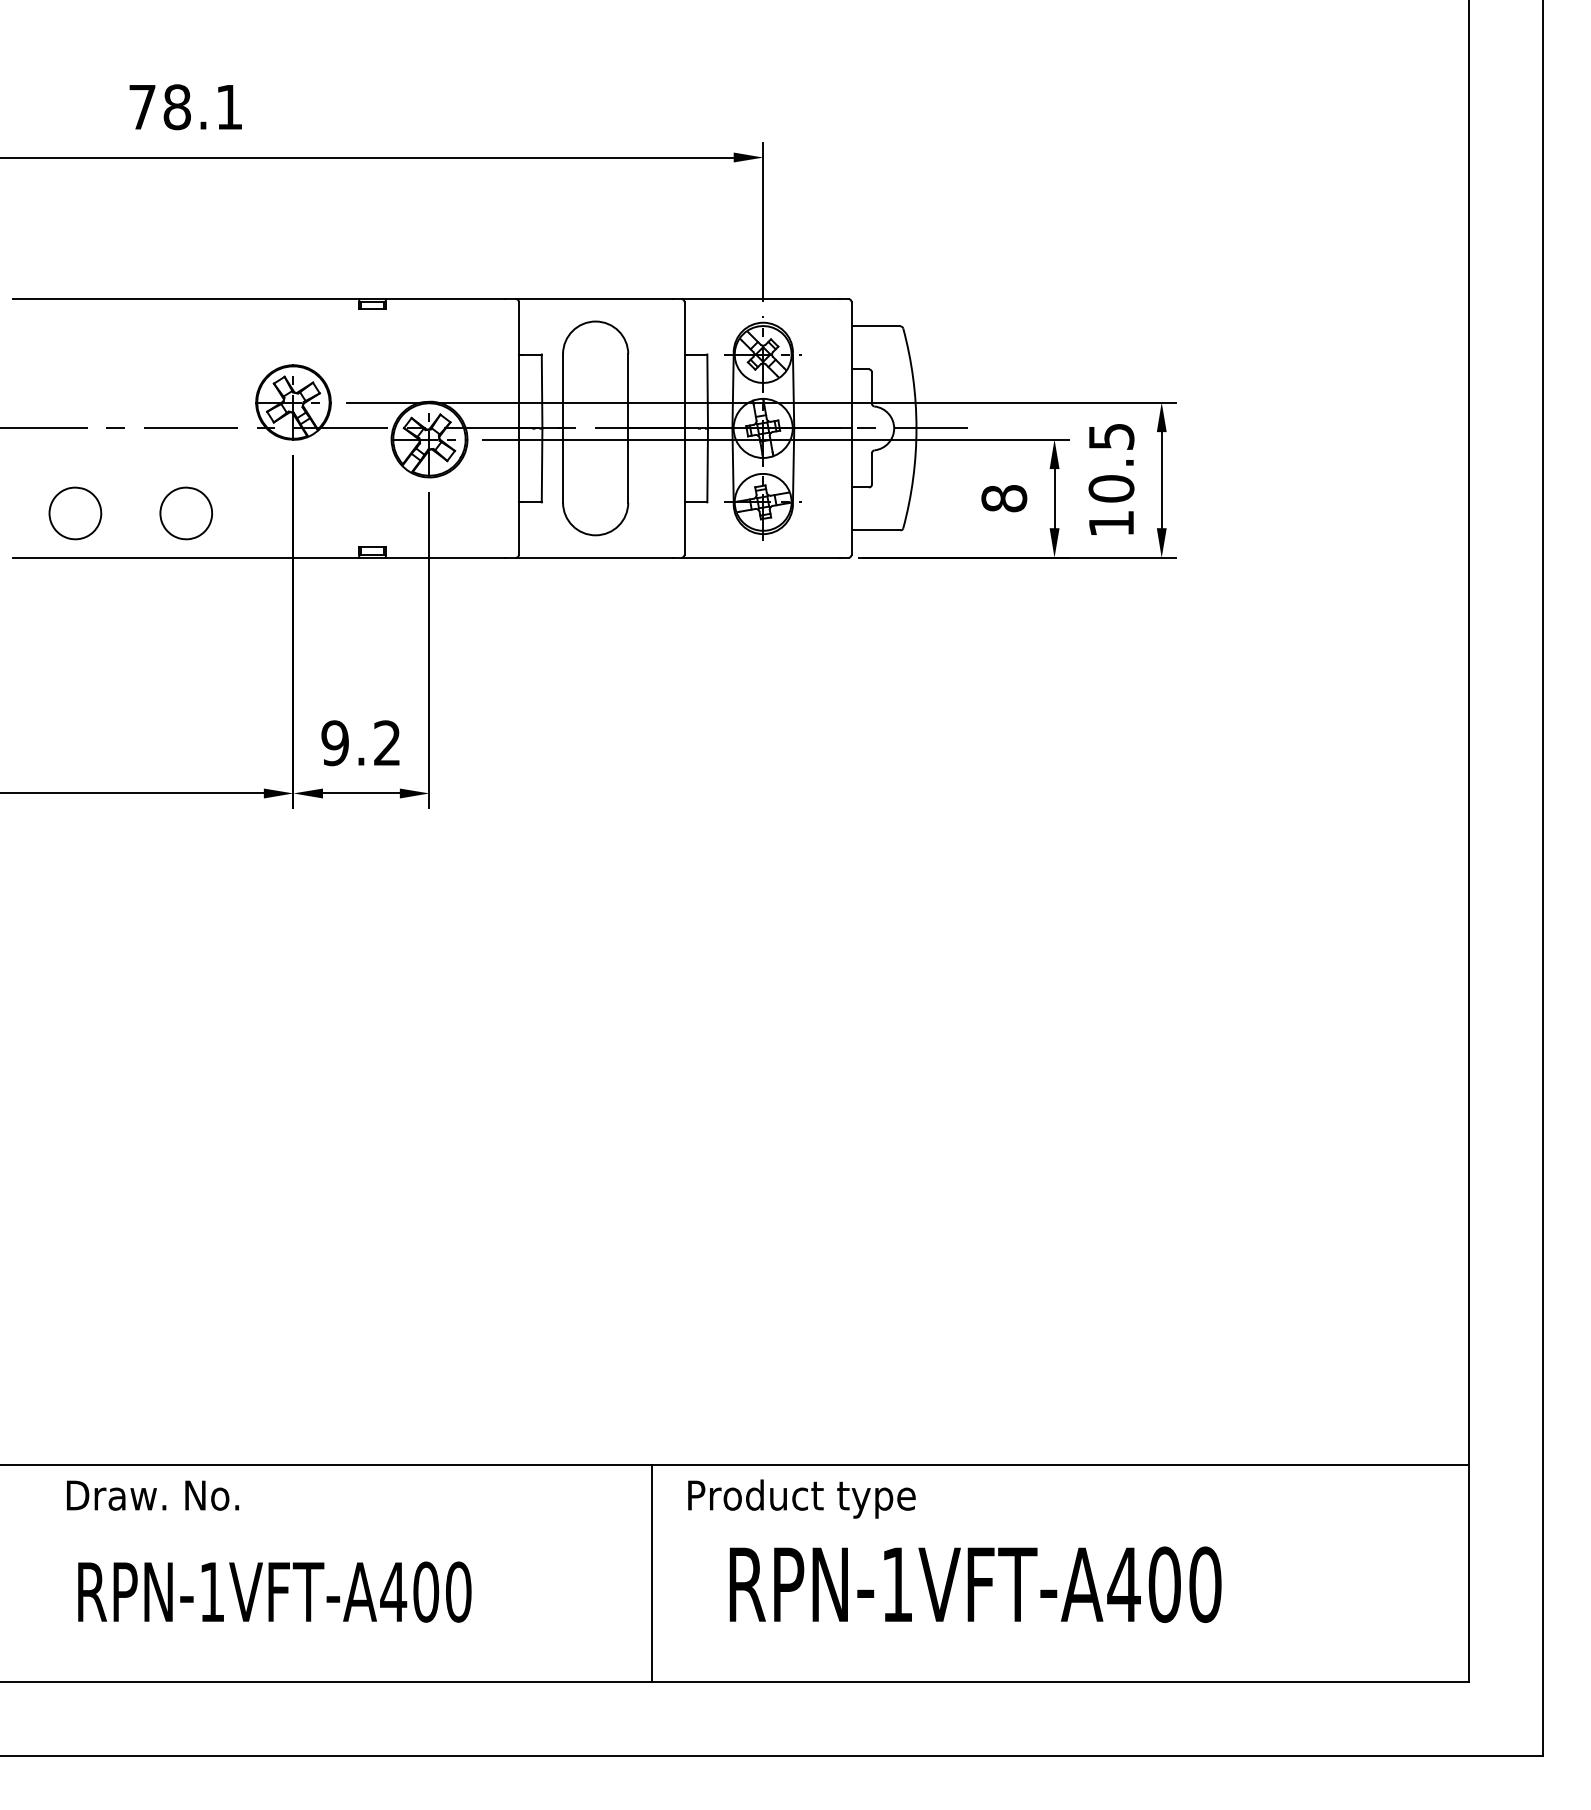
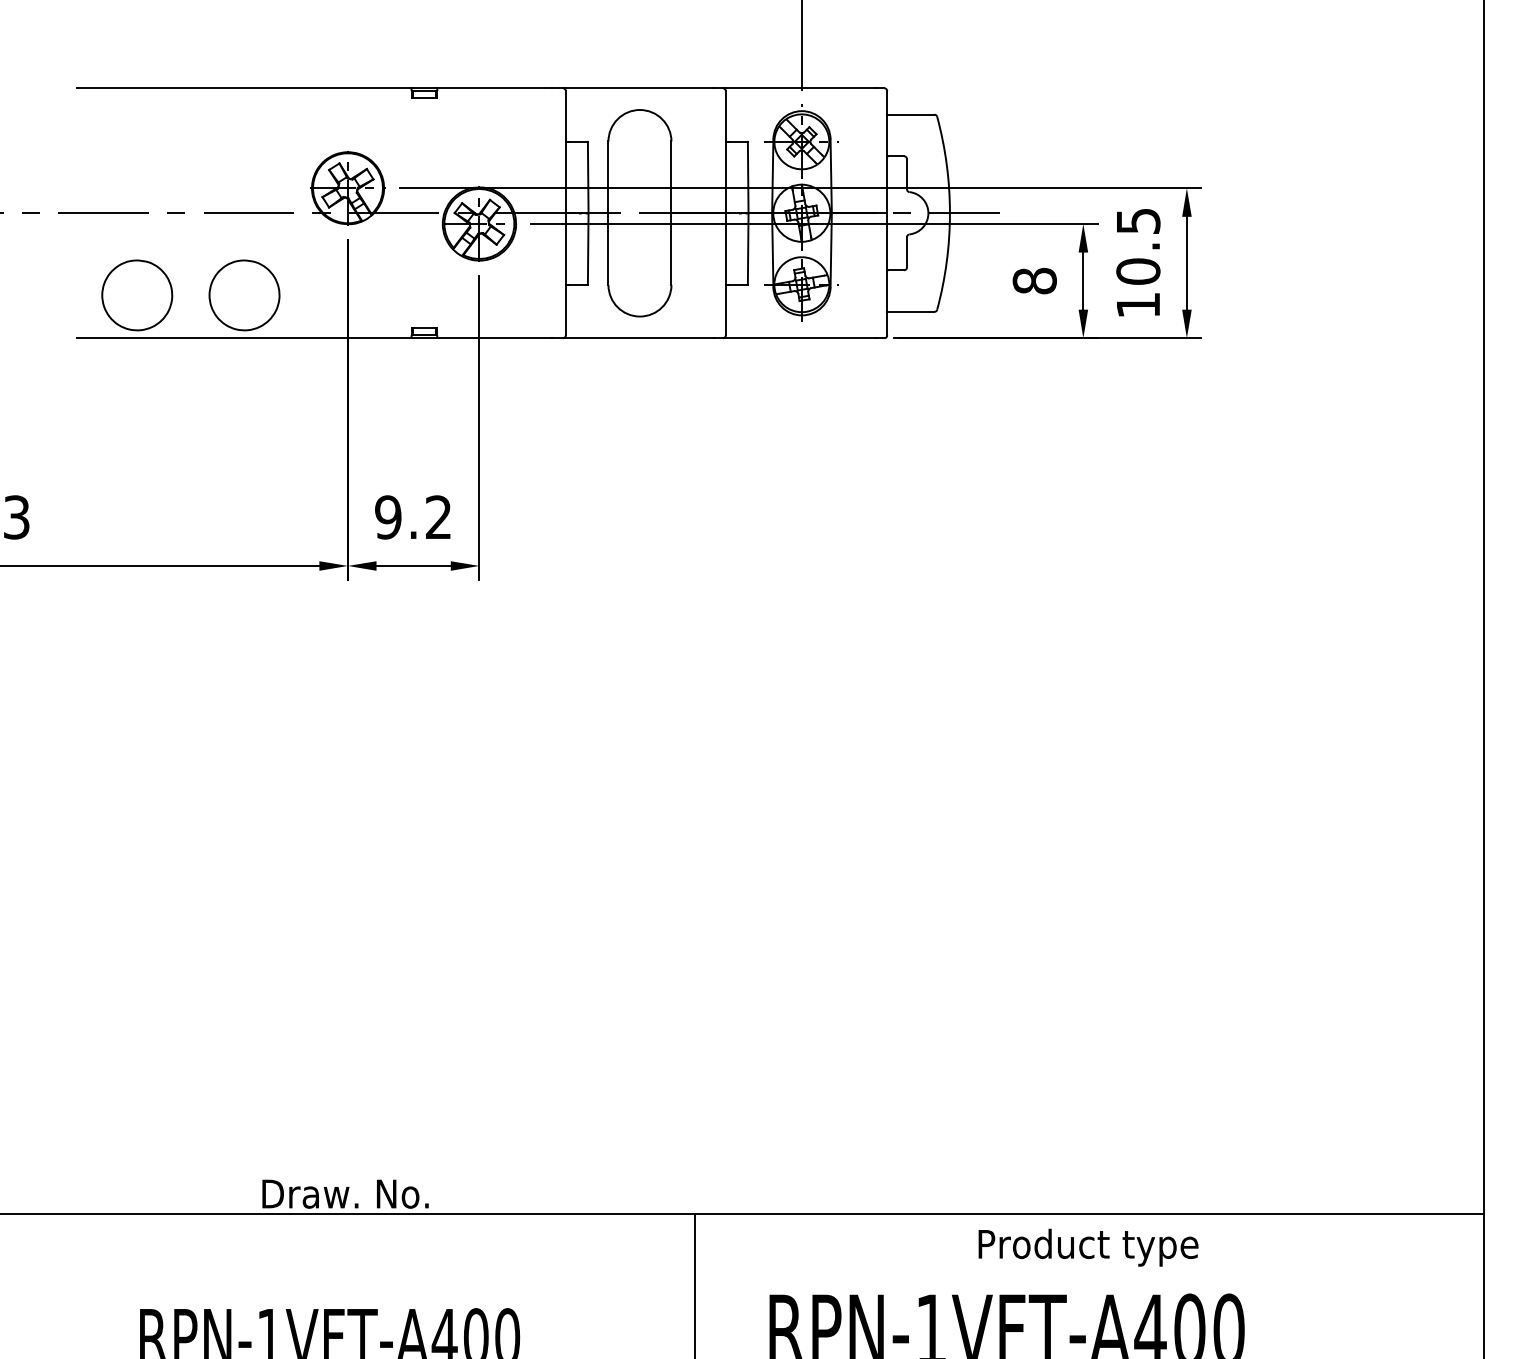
part: (75, 513) -> (137, 295), size x1.4
part: (185, 513) -> (243, 295), size x1.4
text: (152, 1495) -> (345, 1194), moved
text: (801, 1498) -> (1088, 1247), moved

